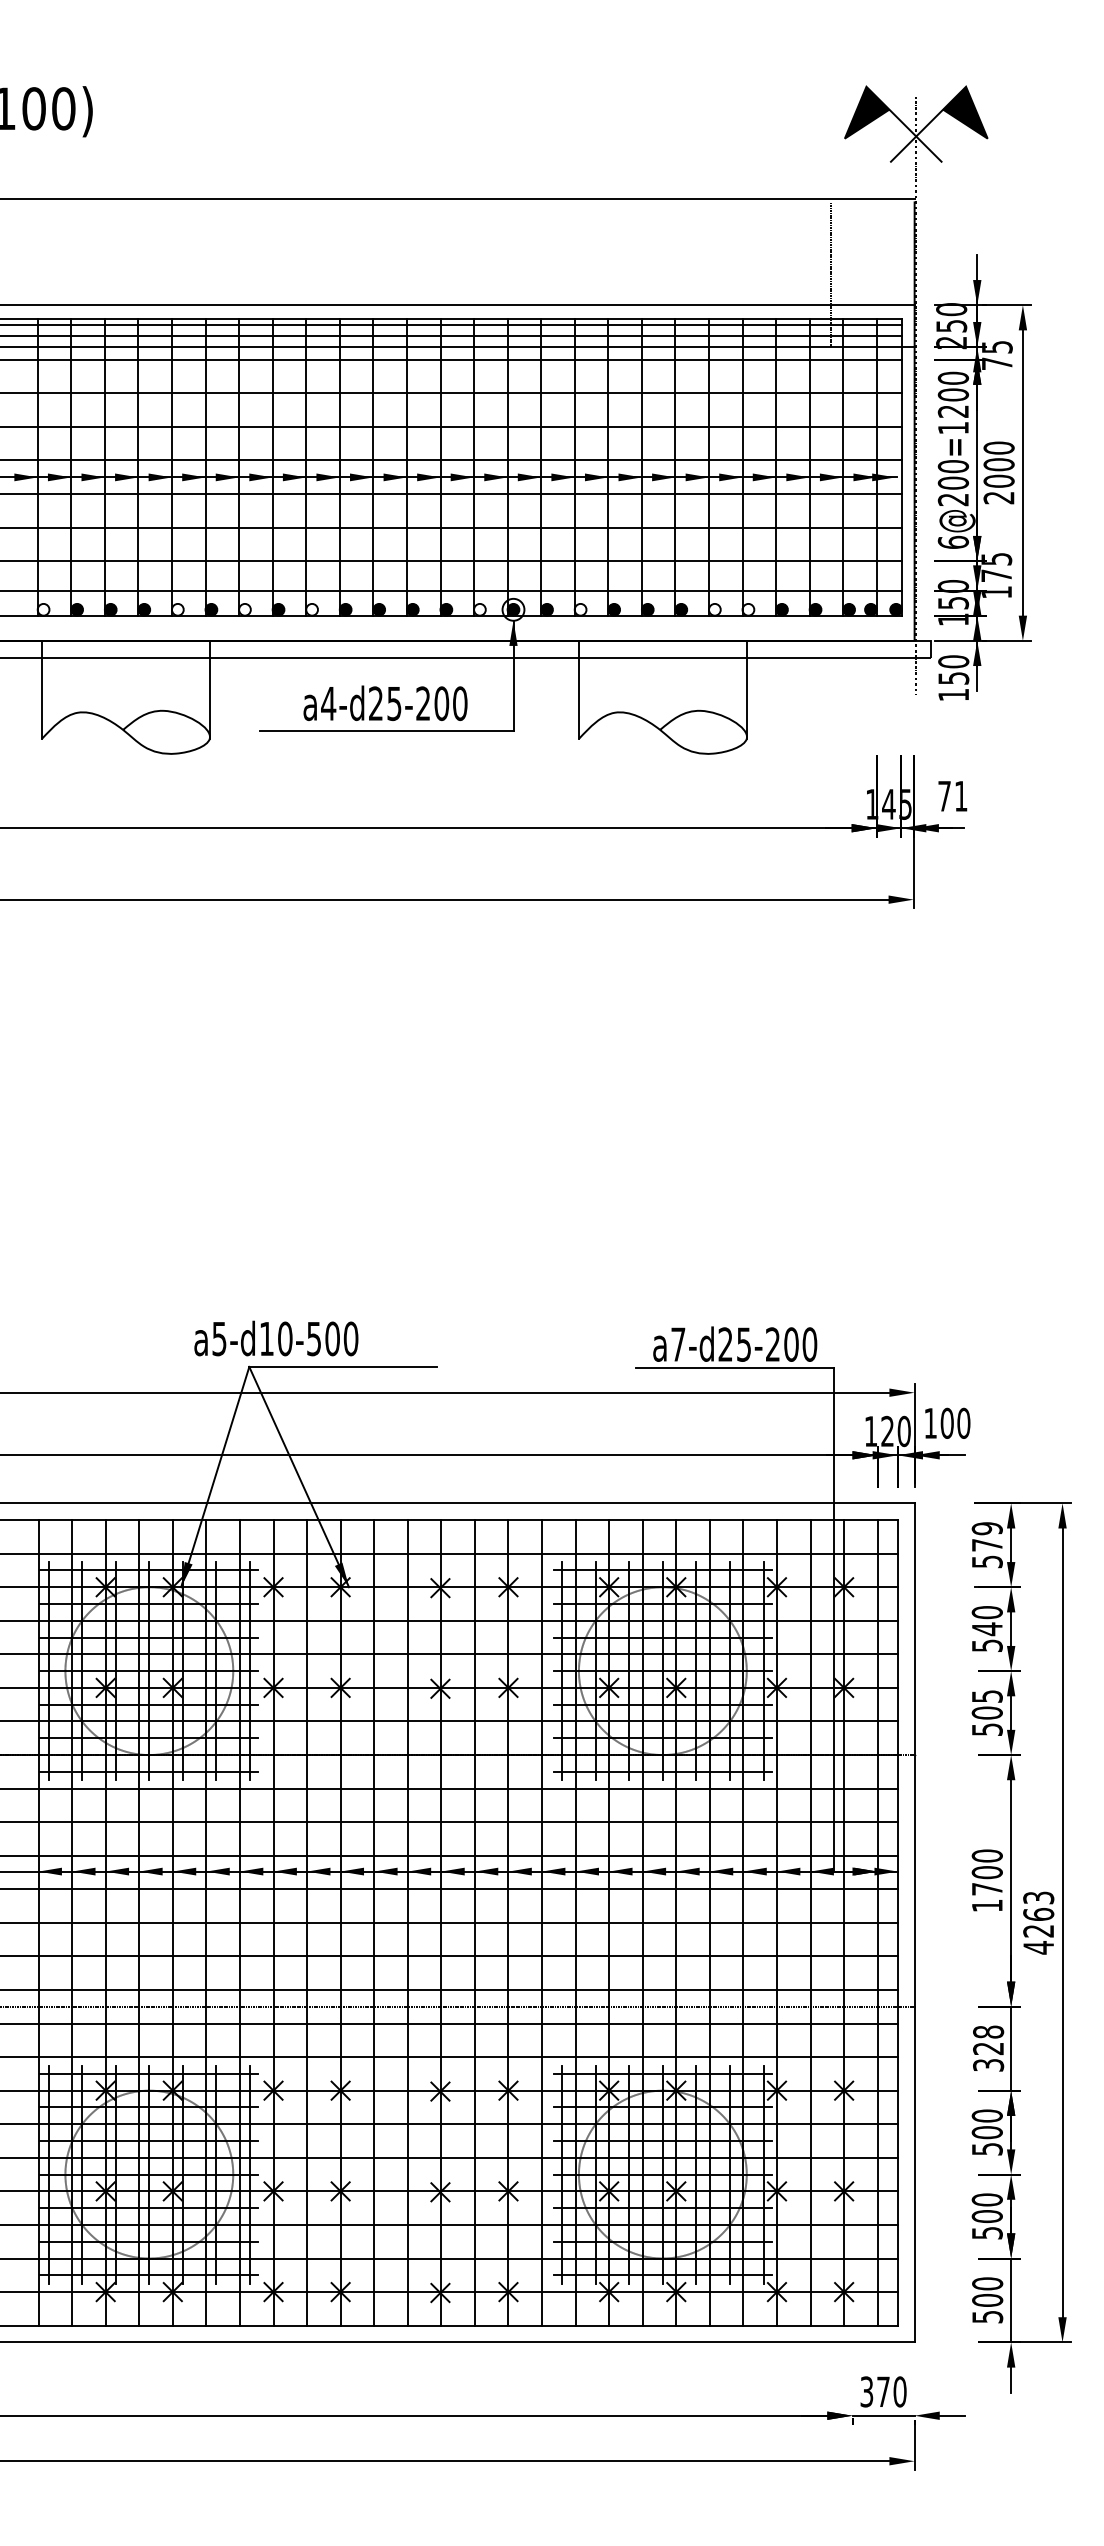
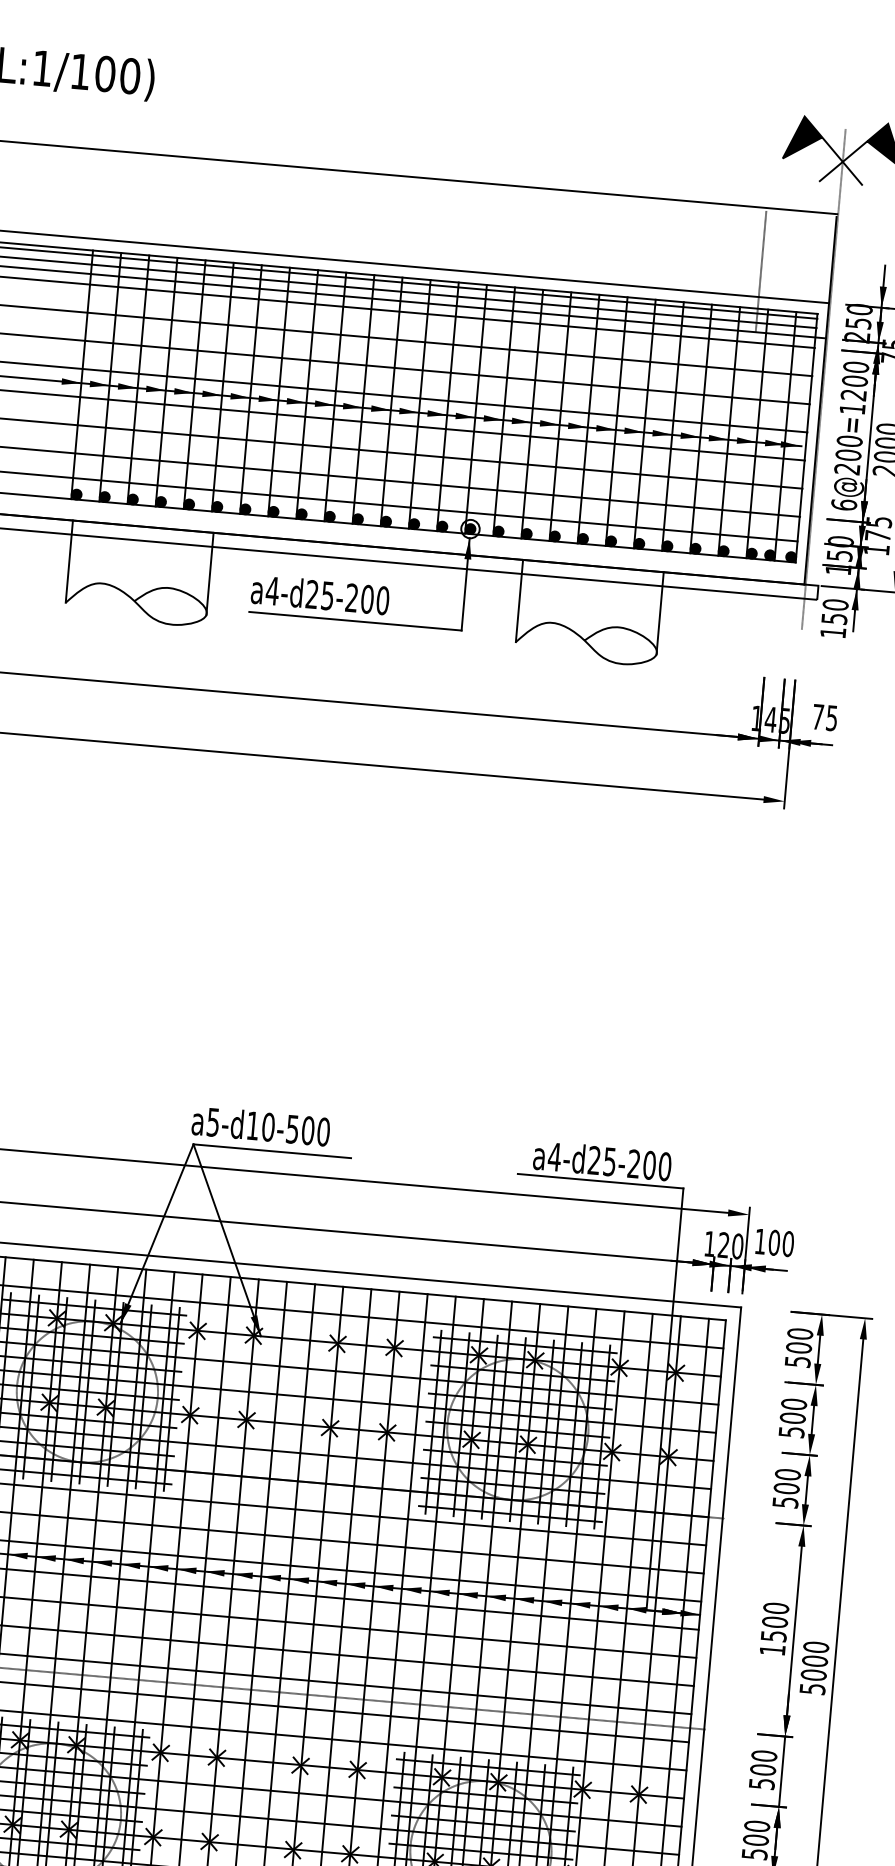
fill: (43, 609) -> (76, 494), added
fill: (177, 609) -> (188, 504), added
fill: (244, 609) -> (245, 509), added
fill: (311, 609) -> (301, 514), added
fill: (479, 609) -> (442, 526), added
fill: (580, 609) -> (526, 533), added
fill: (714, 609) -> (638, 543), added
fill: (748, 609) -> (667, 546), added
text: (385, 703) -> (320, 595), moved
text: (961, 796) -> (832, 718), 71 -> 75
text: (276, 1338) -> (261, 1126), moved
text: (677, 1344) -> (554, 1156), a7-d25-200 -> a4-d25-200
text: (986, 1536) -> (798, 1340), 579 -> 500
text: (986, 1629) -> (792, 1418), 540 -> 500
text: (986, 1696) -> (787, 1474), 505 -> 500
text: (987, 1889) -> (773, 1636), 1700 -> 1500
text: (1038, 1922) -> (814, 1667), 4263 -> 5000
text: (988, 2047) -> (763, 1769), 328 -> 500

